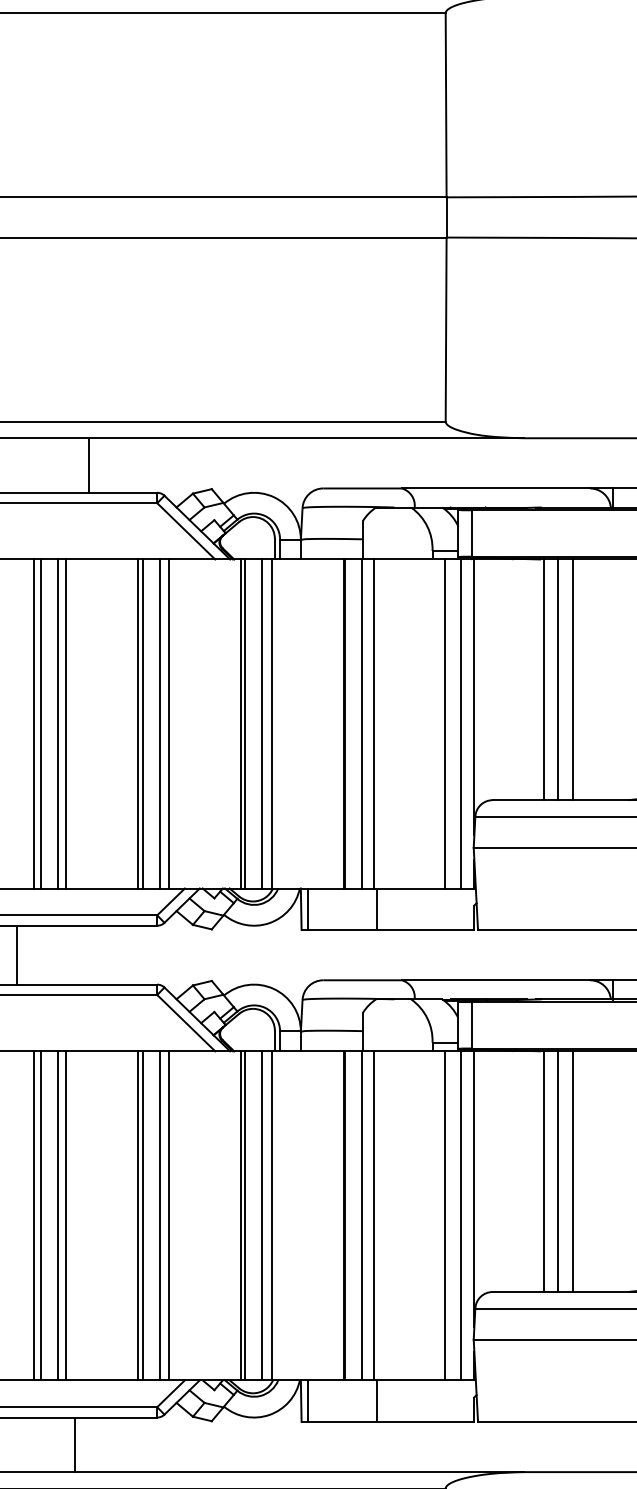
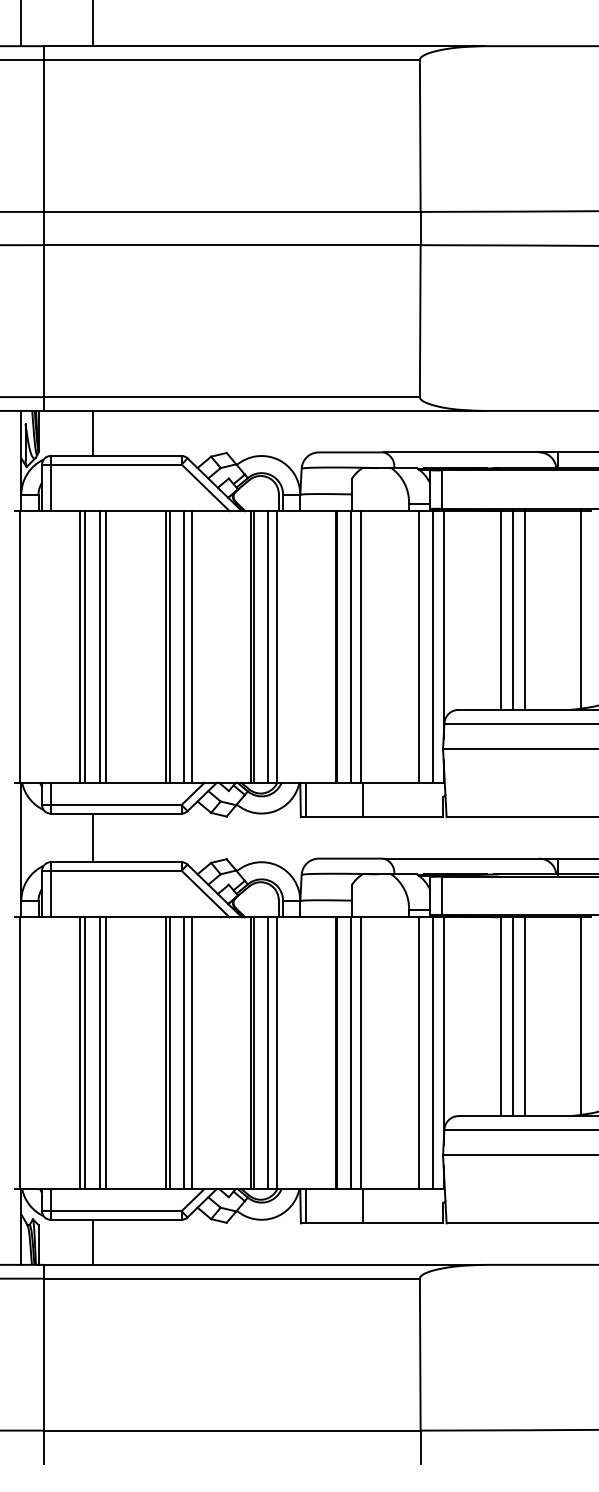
line: (88, 464) -> (92, 432), moved
line: (16, 954) -> (92, 837), moved
line: (74, 1443) -> (92, 1241), moved

